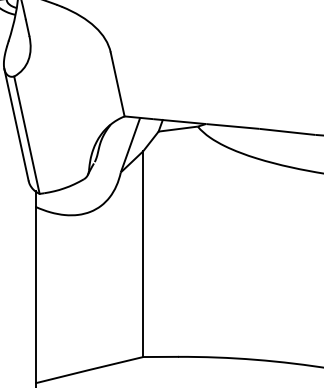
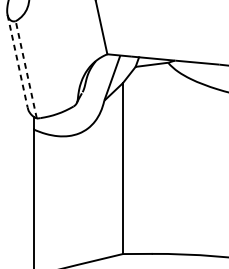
line: (16, 125) -> (17, 61), solid -> dashed
line: (26, 134) -> (25, 69), solid -> dashed

